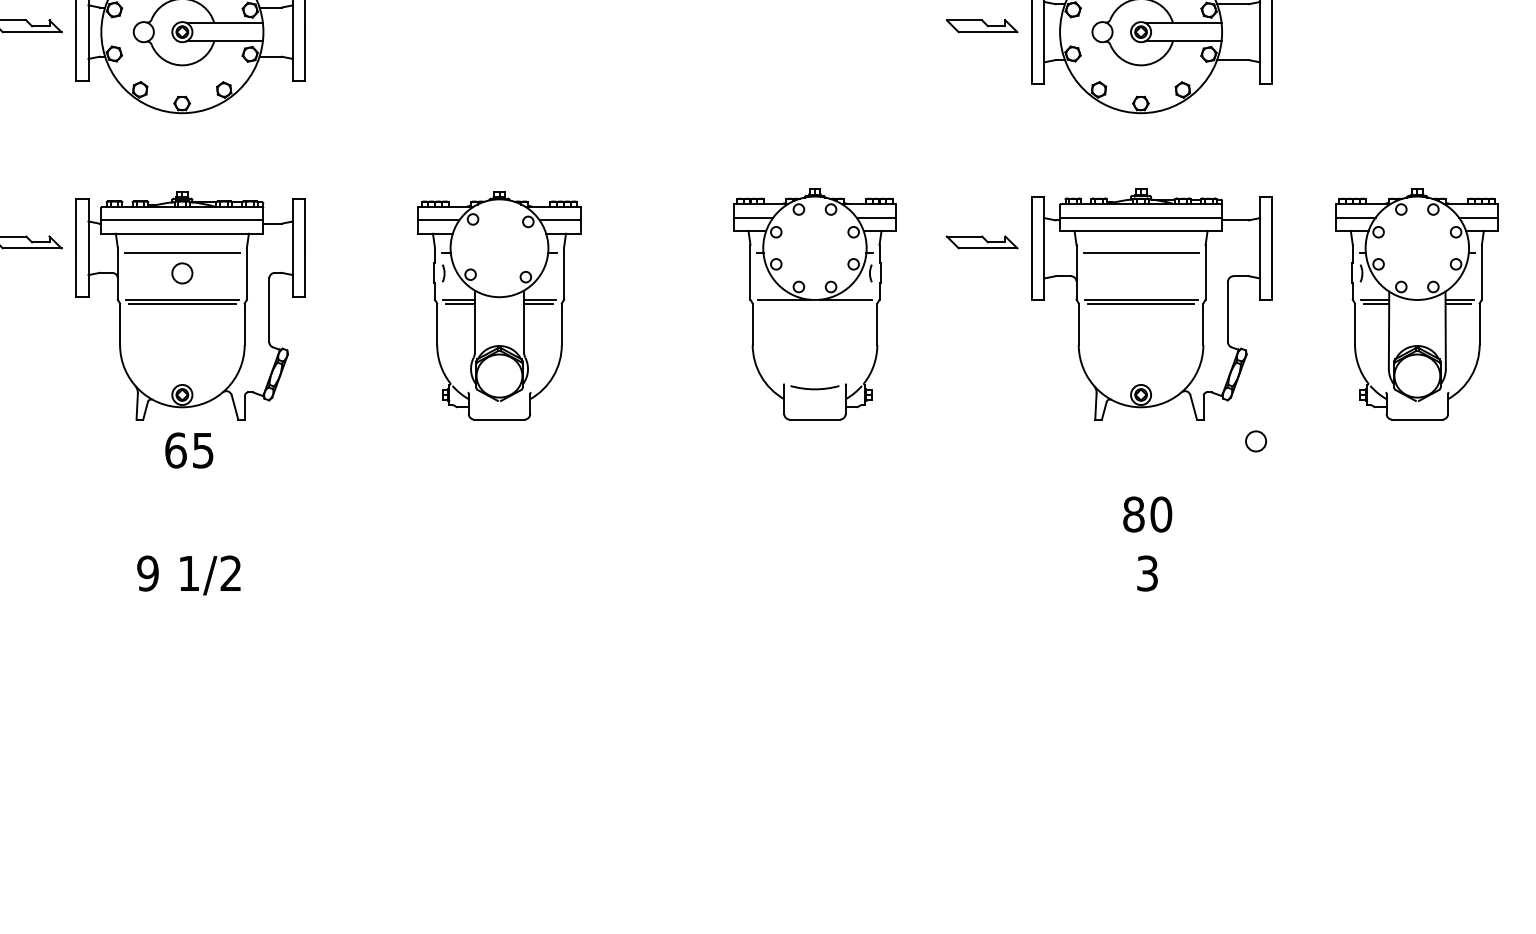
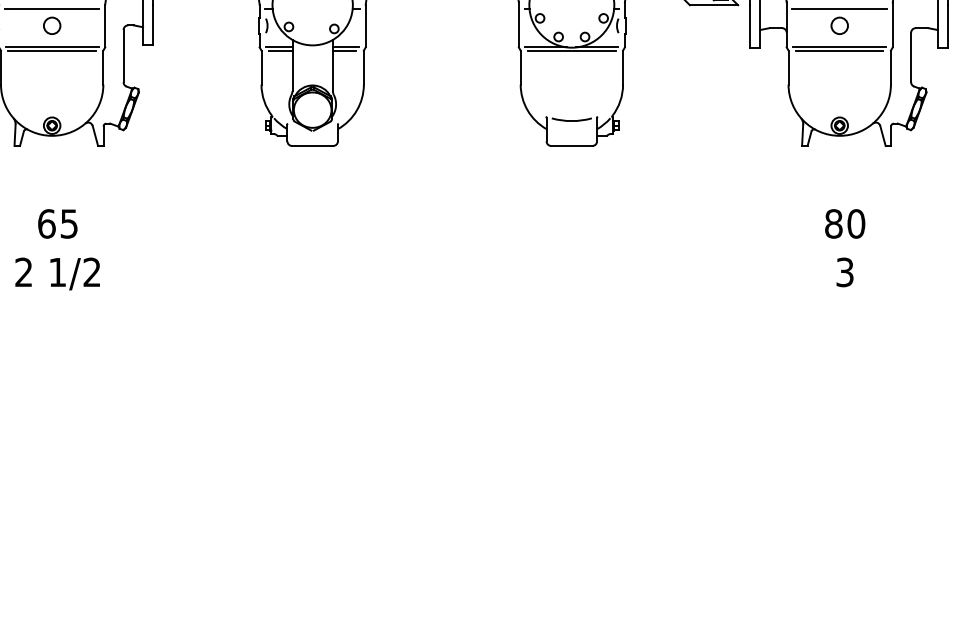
line: (814, 303) -> (571, 50), added
circle: (1255, 441) -> (839, 25), moved
text: (189, 450) -> (58, 223), moved
text: (147, 573) -> (23, 272), 9 -> 2

